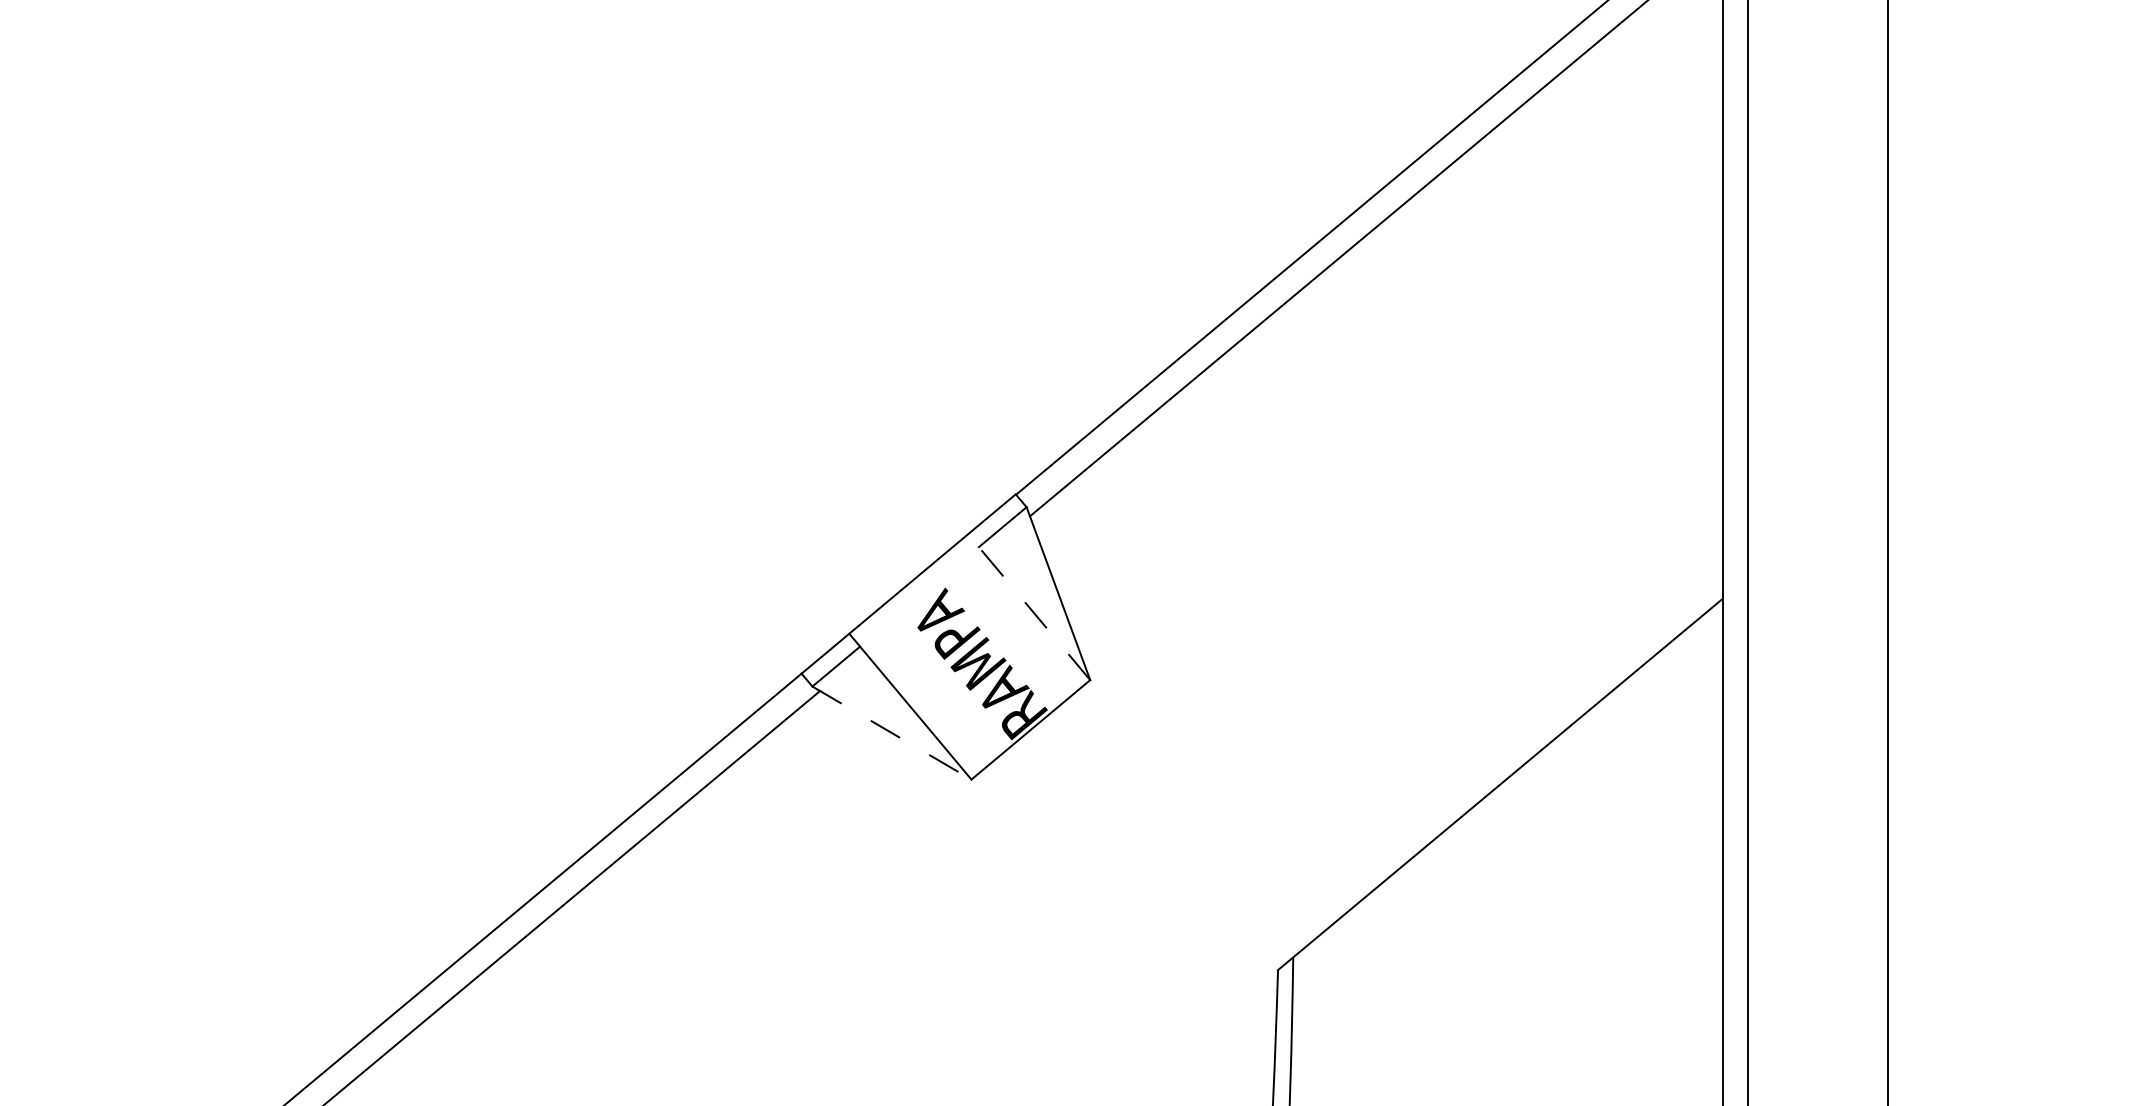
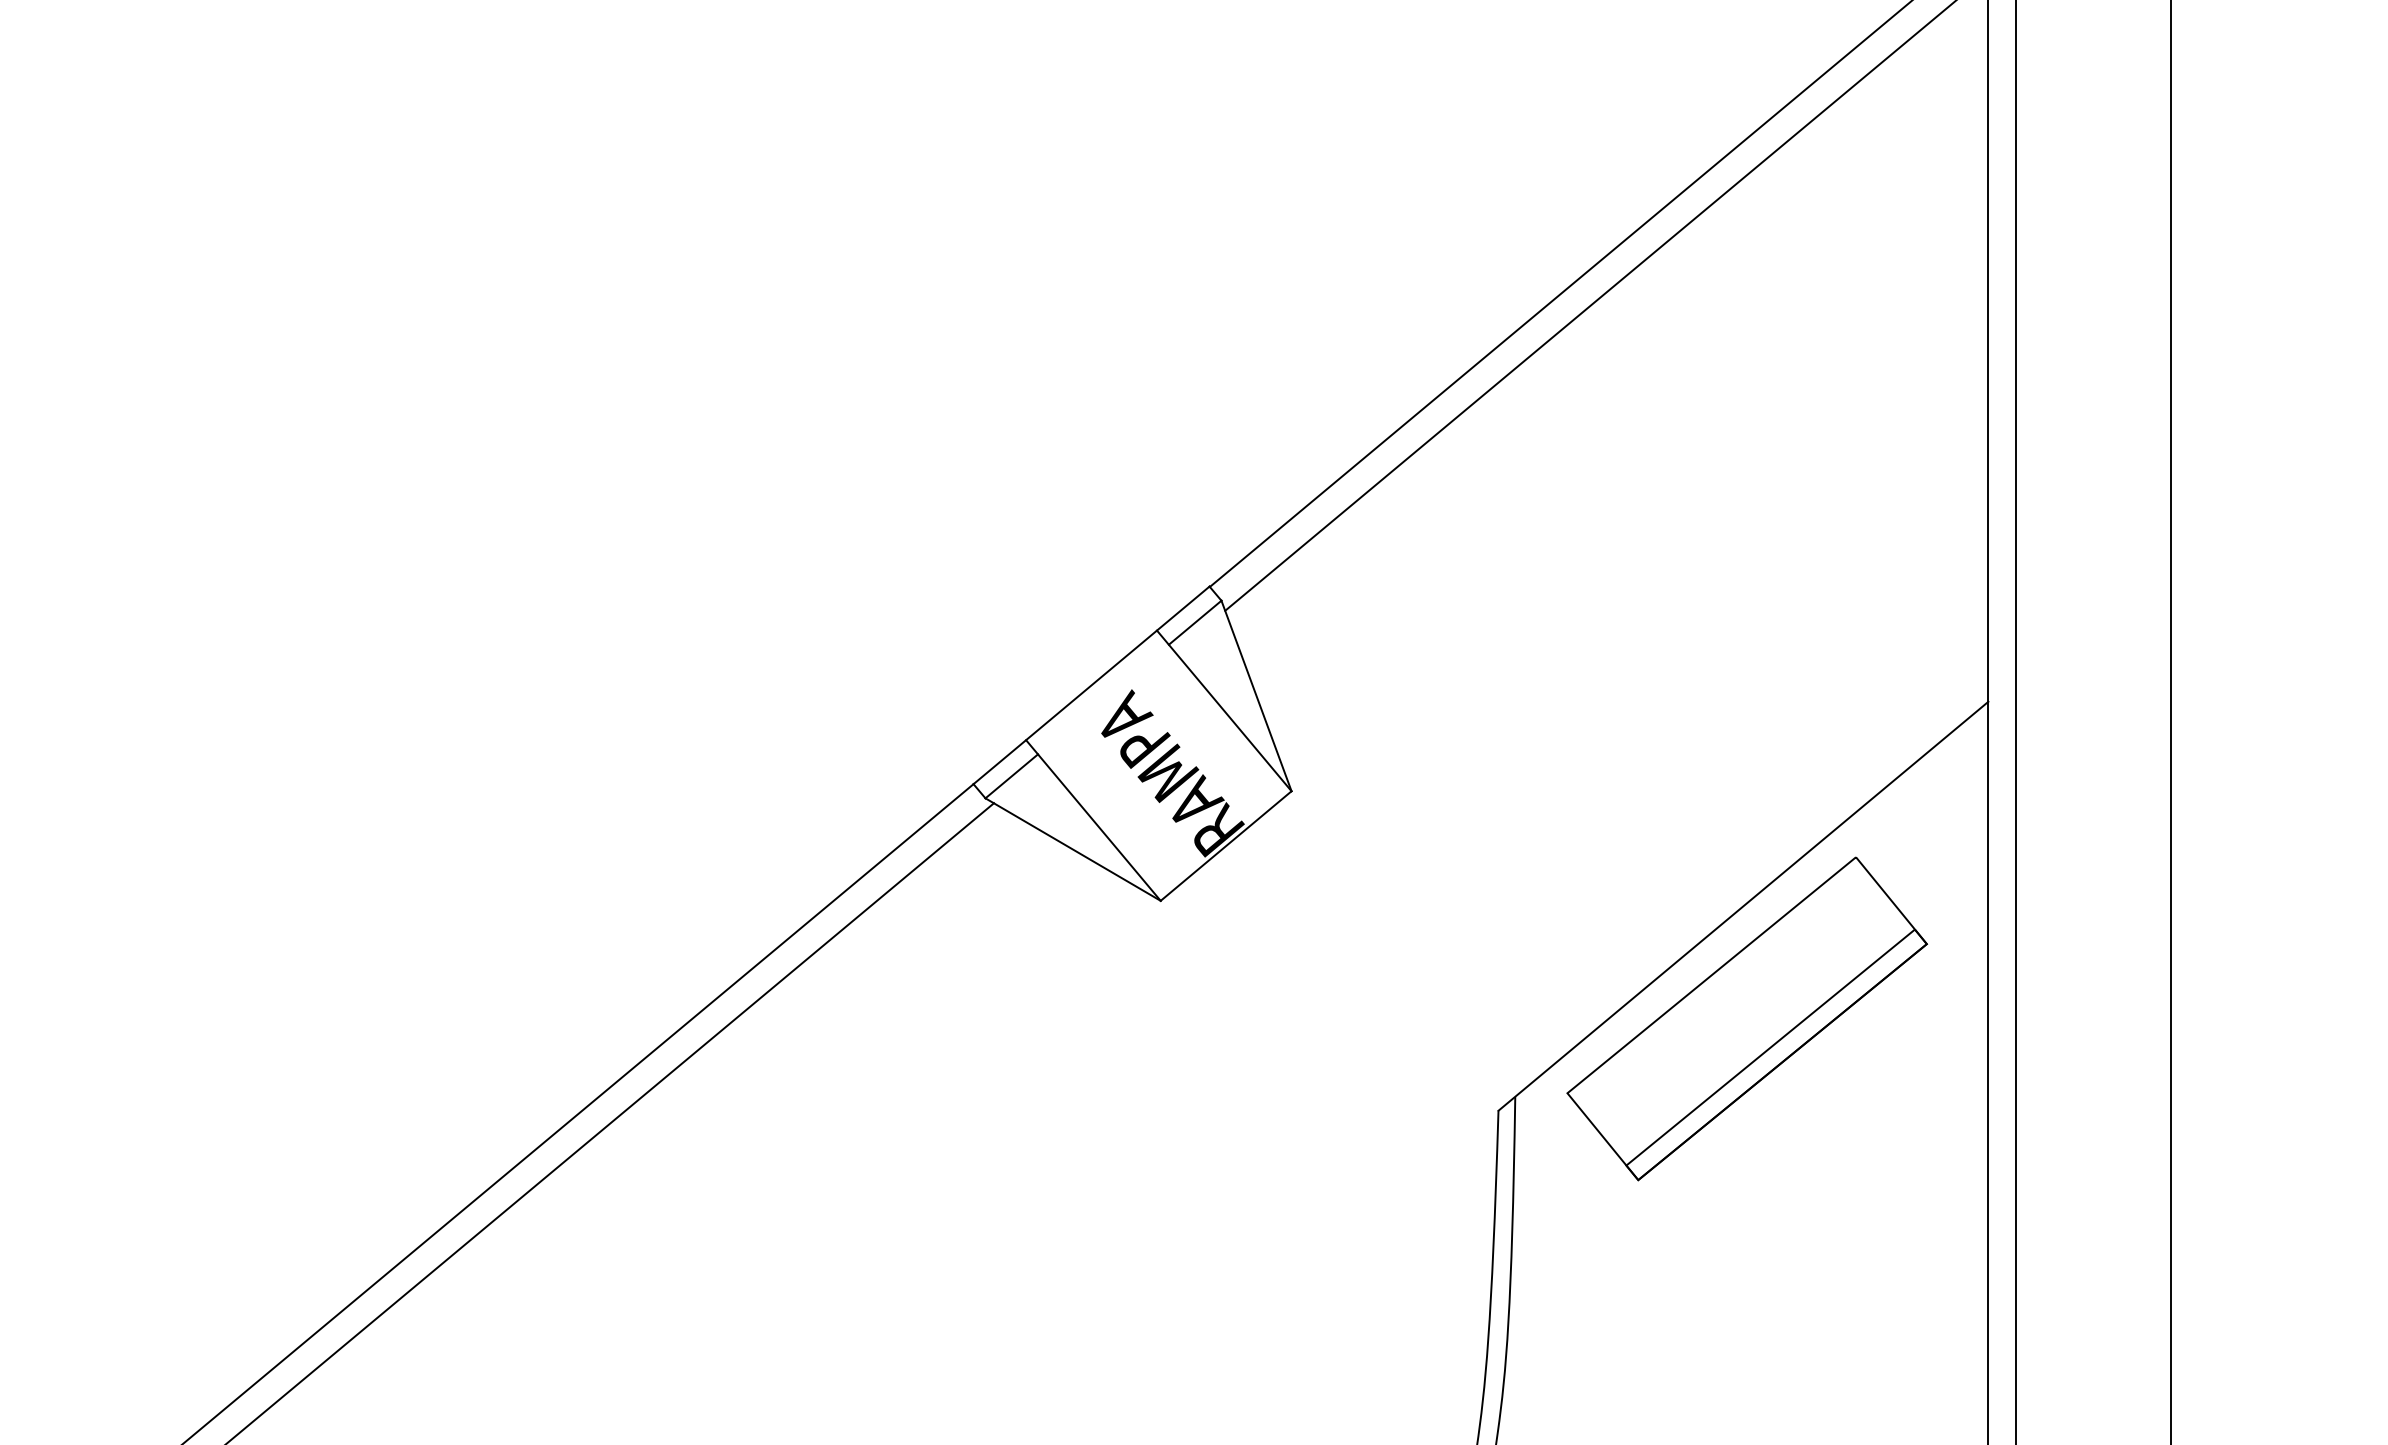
line: (1029, 606) -> (1224, 710), dashed -> solid
line: (892, 732) -> (1073, 849), dashed -> solid
part: (1503, 886) -> (1746, 1018), added

